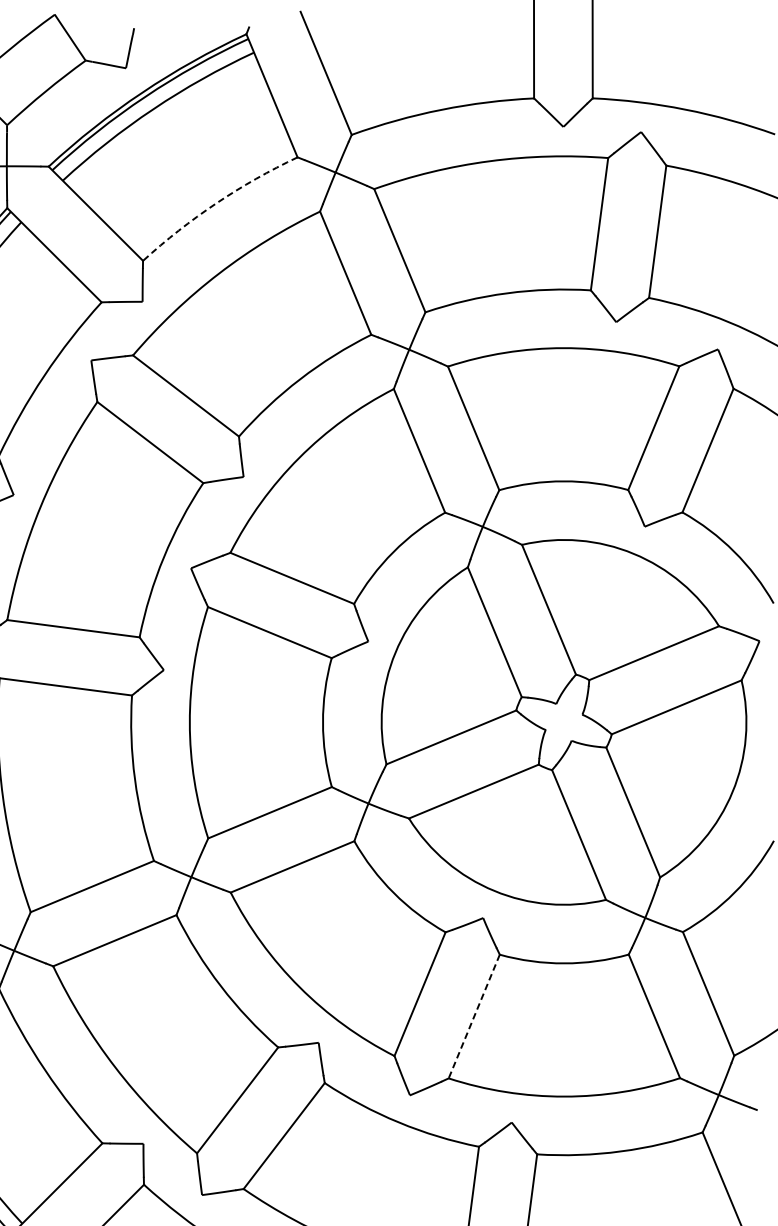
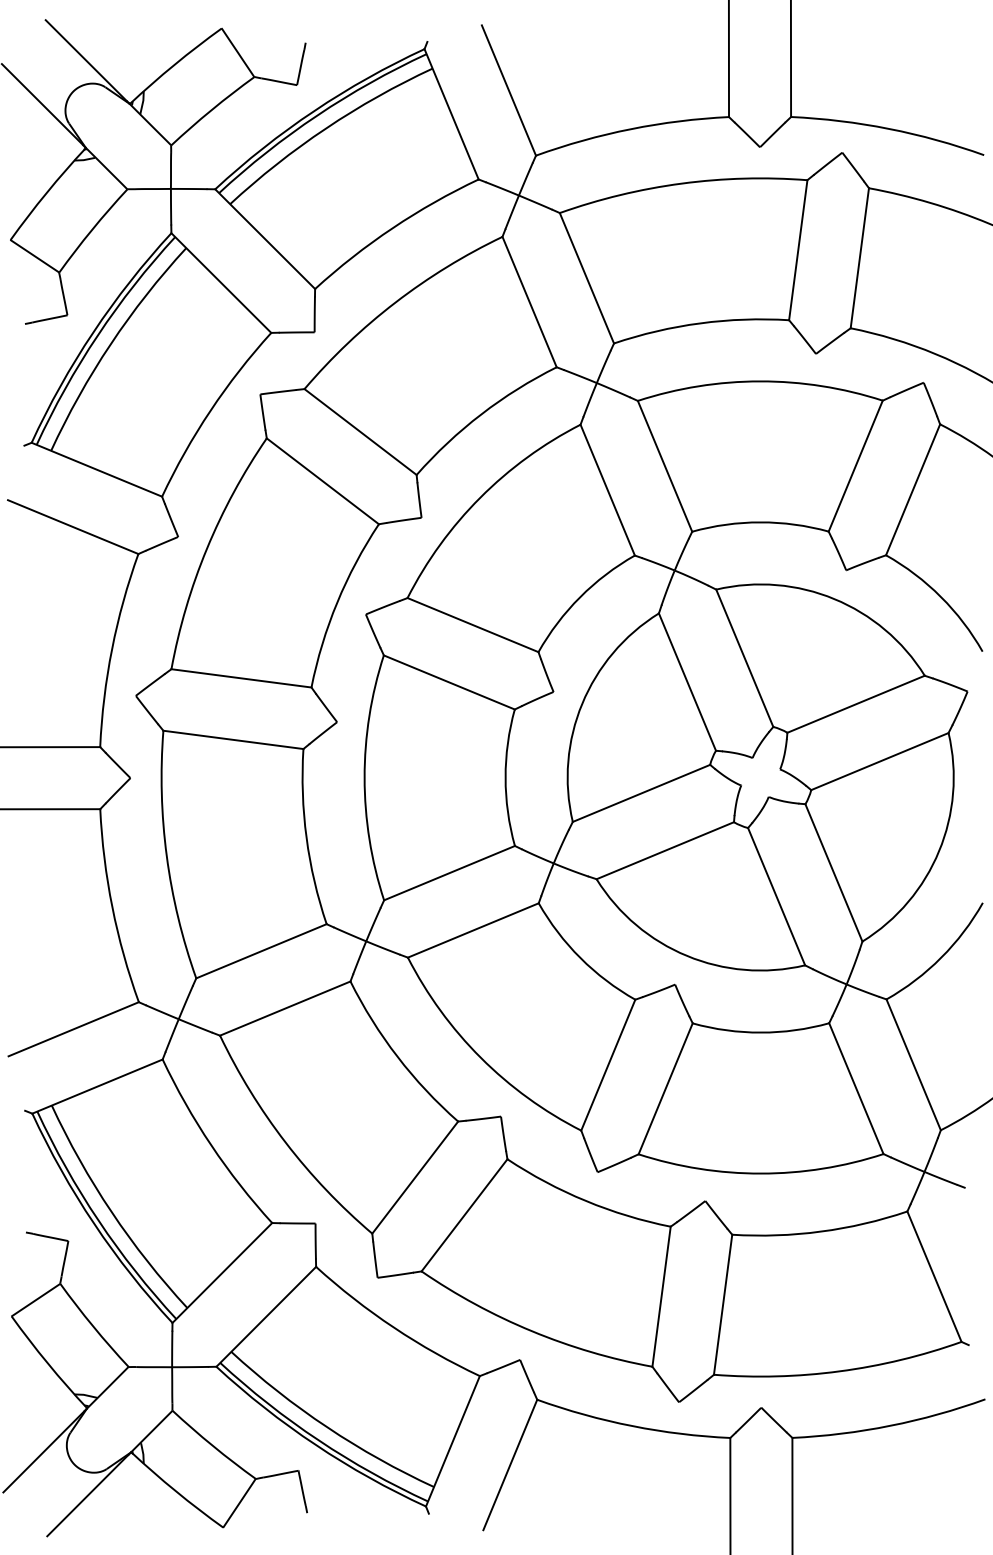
arc: (216, 203) -> (392, 228), dashed -> solid
line: (474, 1016) -> (665, 1088), dashed -> solid

